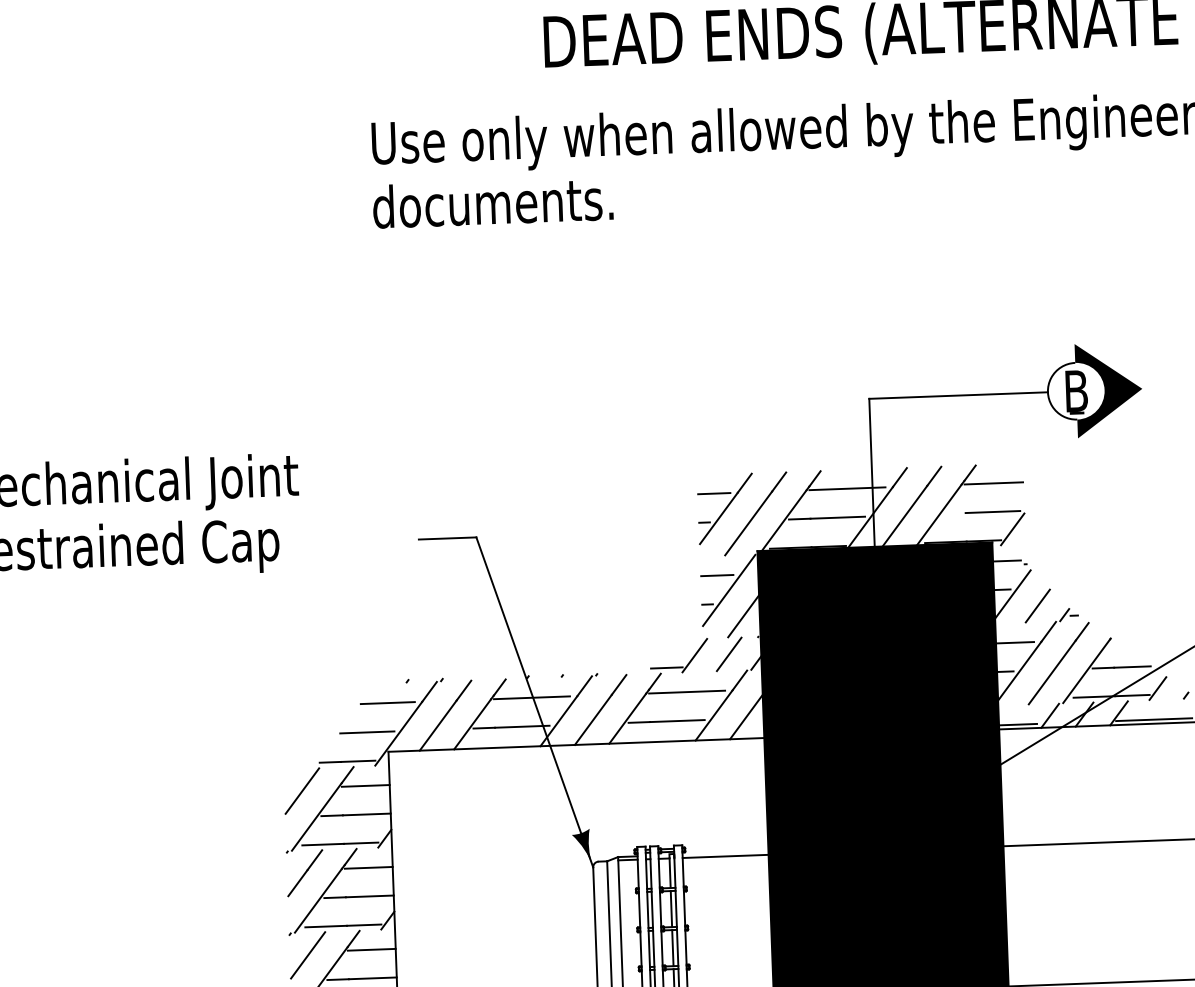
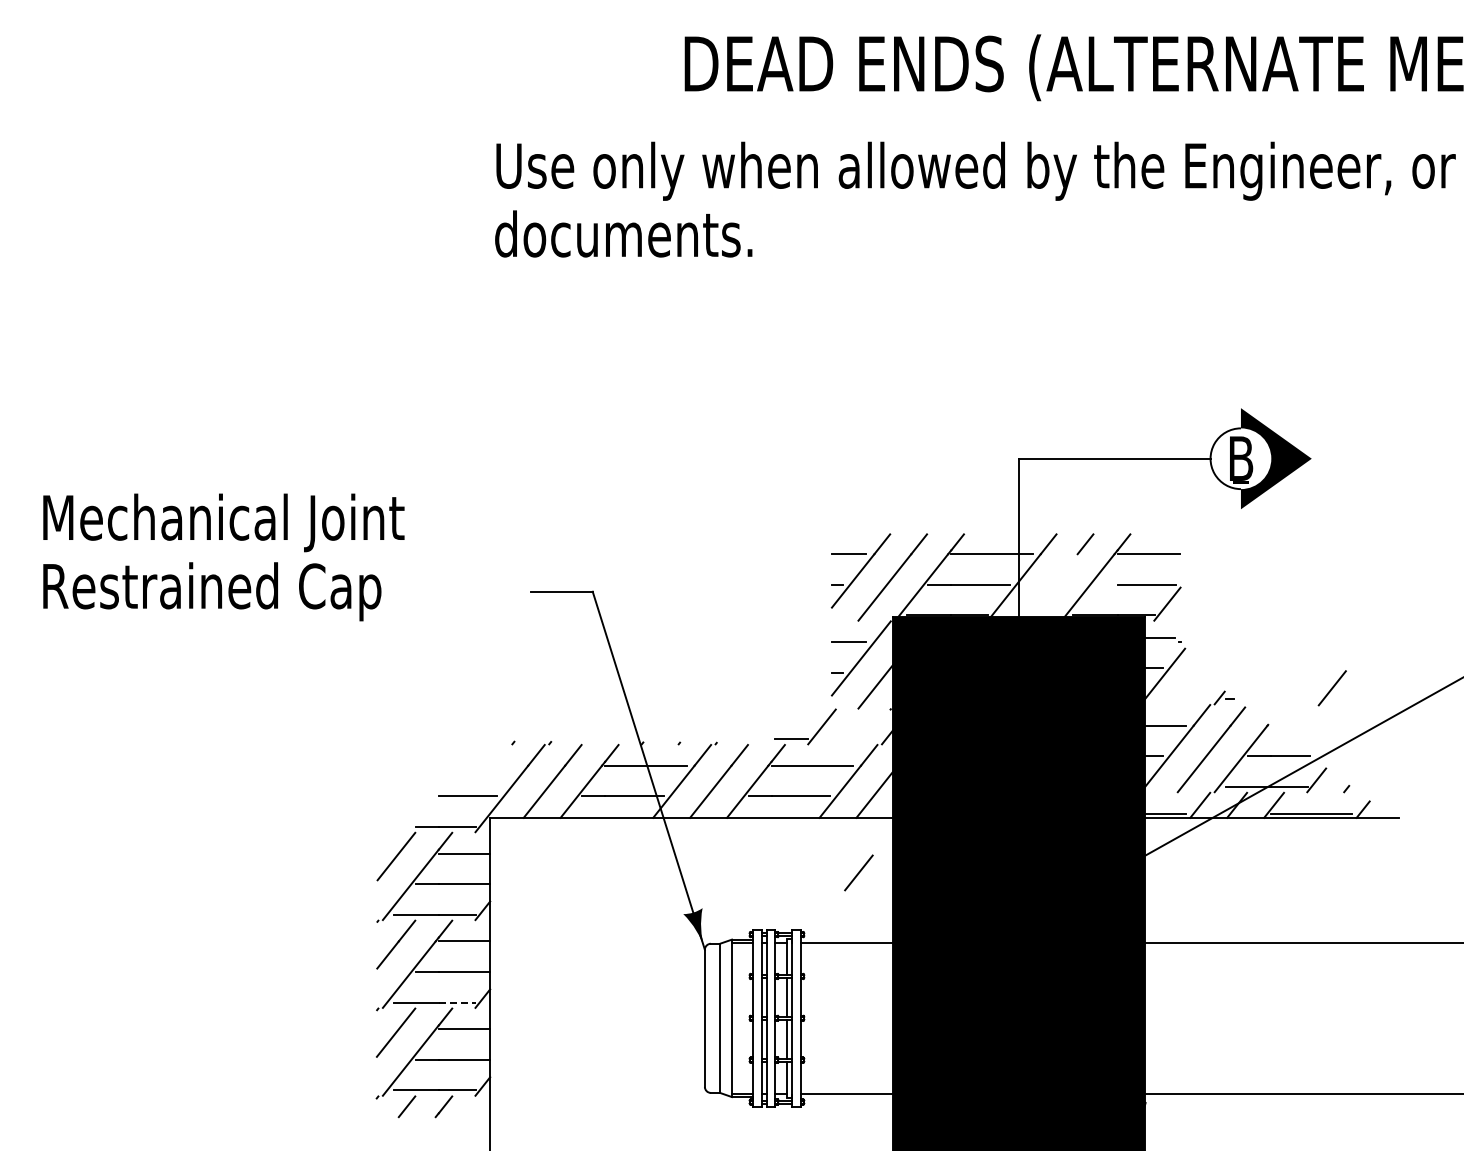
line: (904, 515) -> (1052, 585), removed
line: (1037, 606) -> (1331, 688), moved
line: (728, 654) -> (858, 872), moved
line: (387, 702) -> (491, 765), removed
line: (364, 925) -> (457, 1002), solid -> dashed

